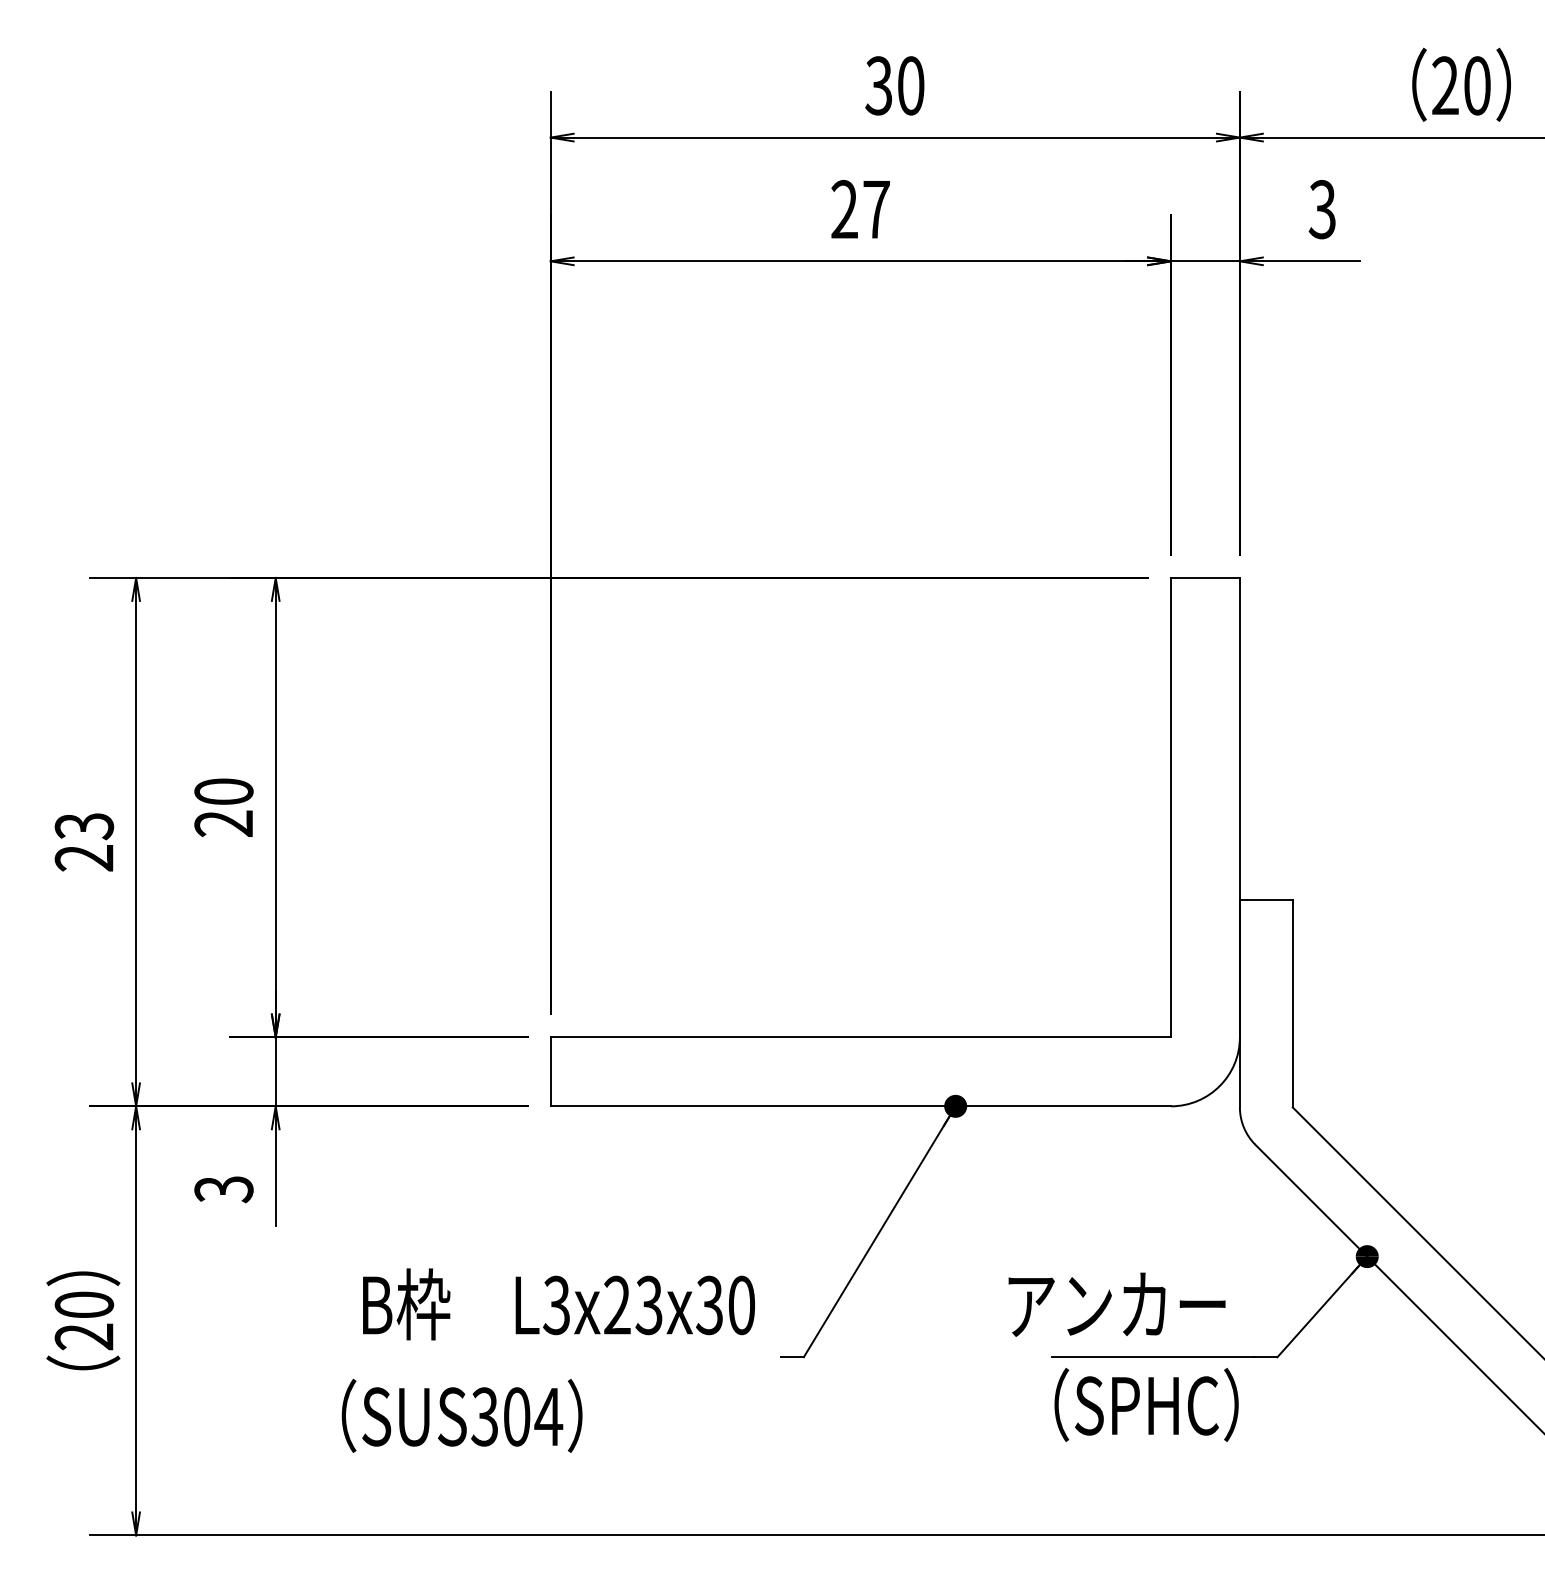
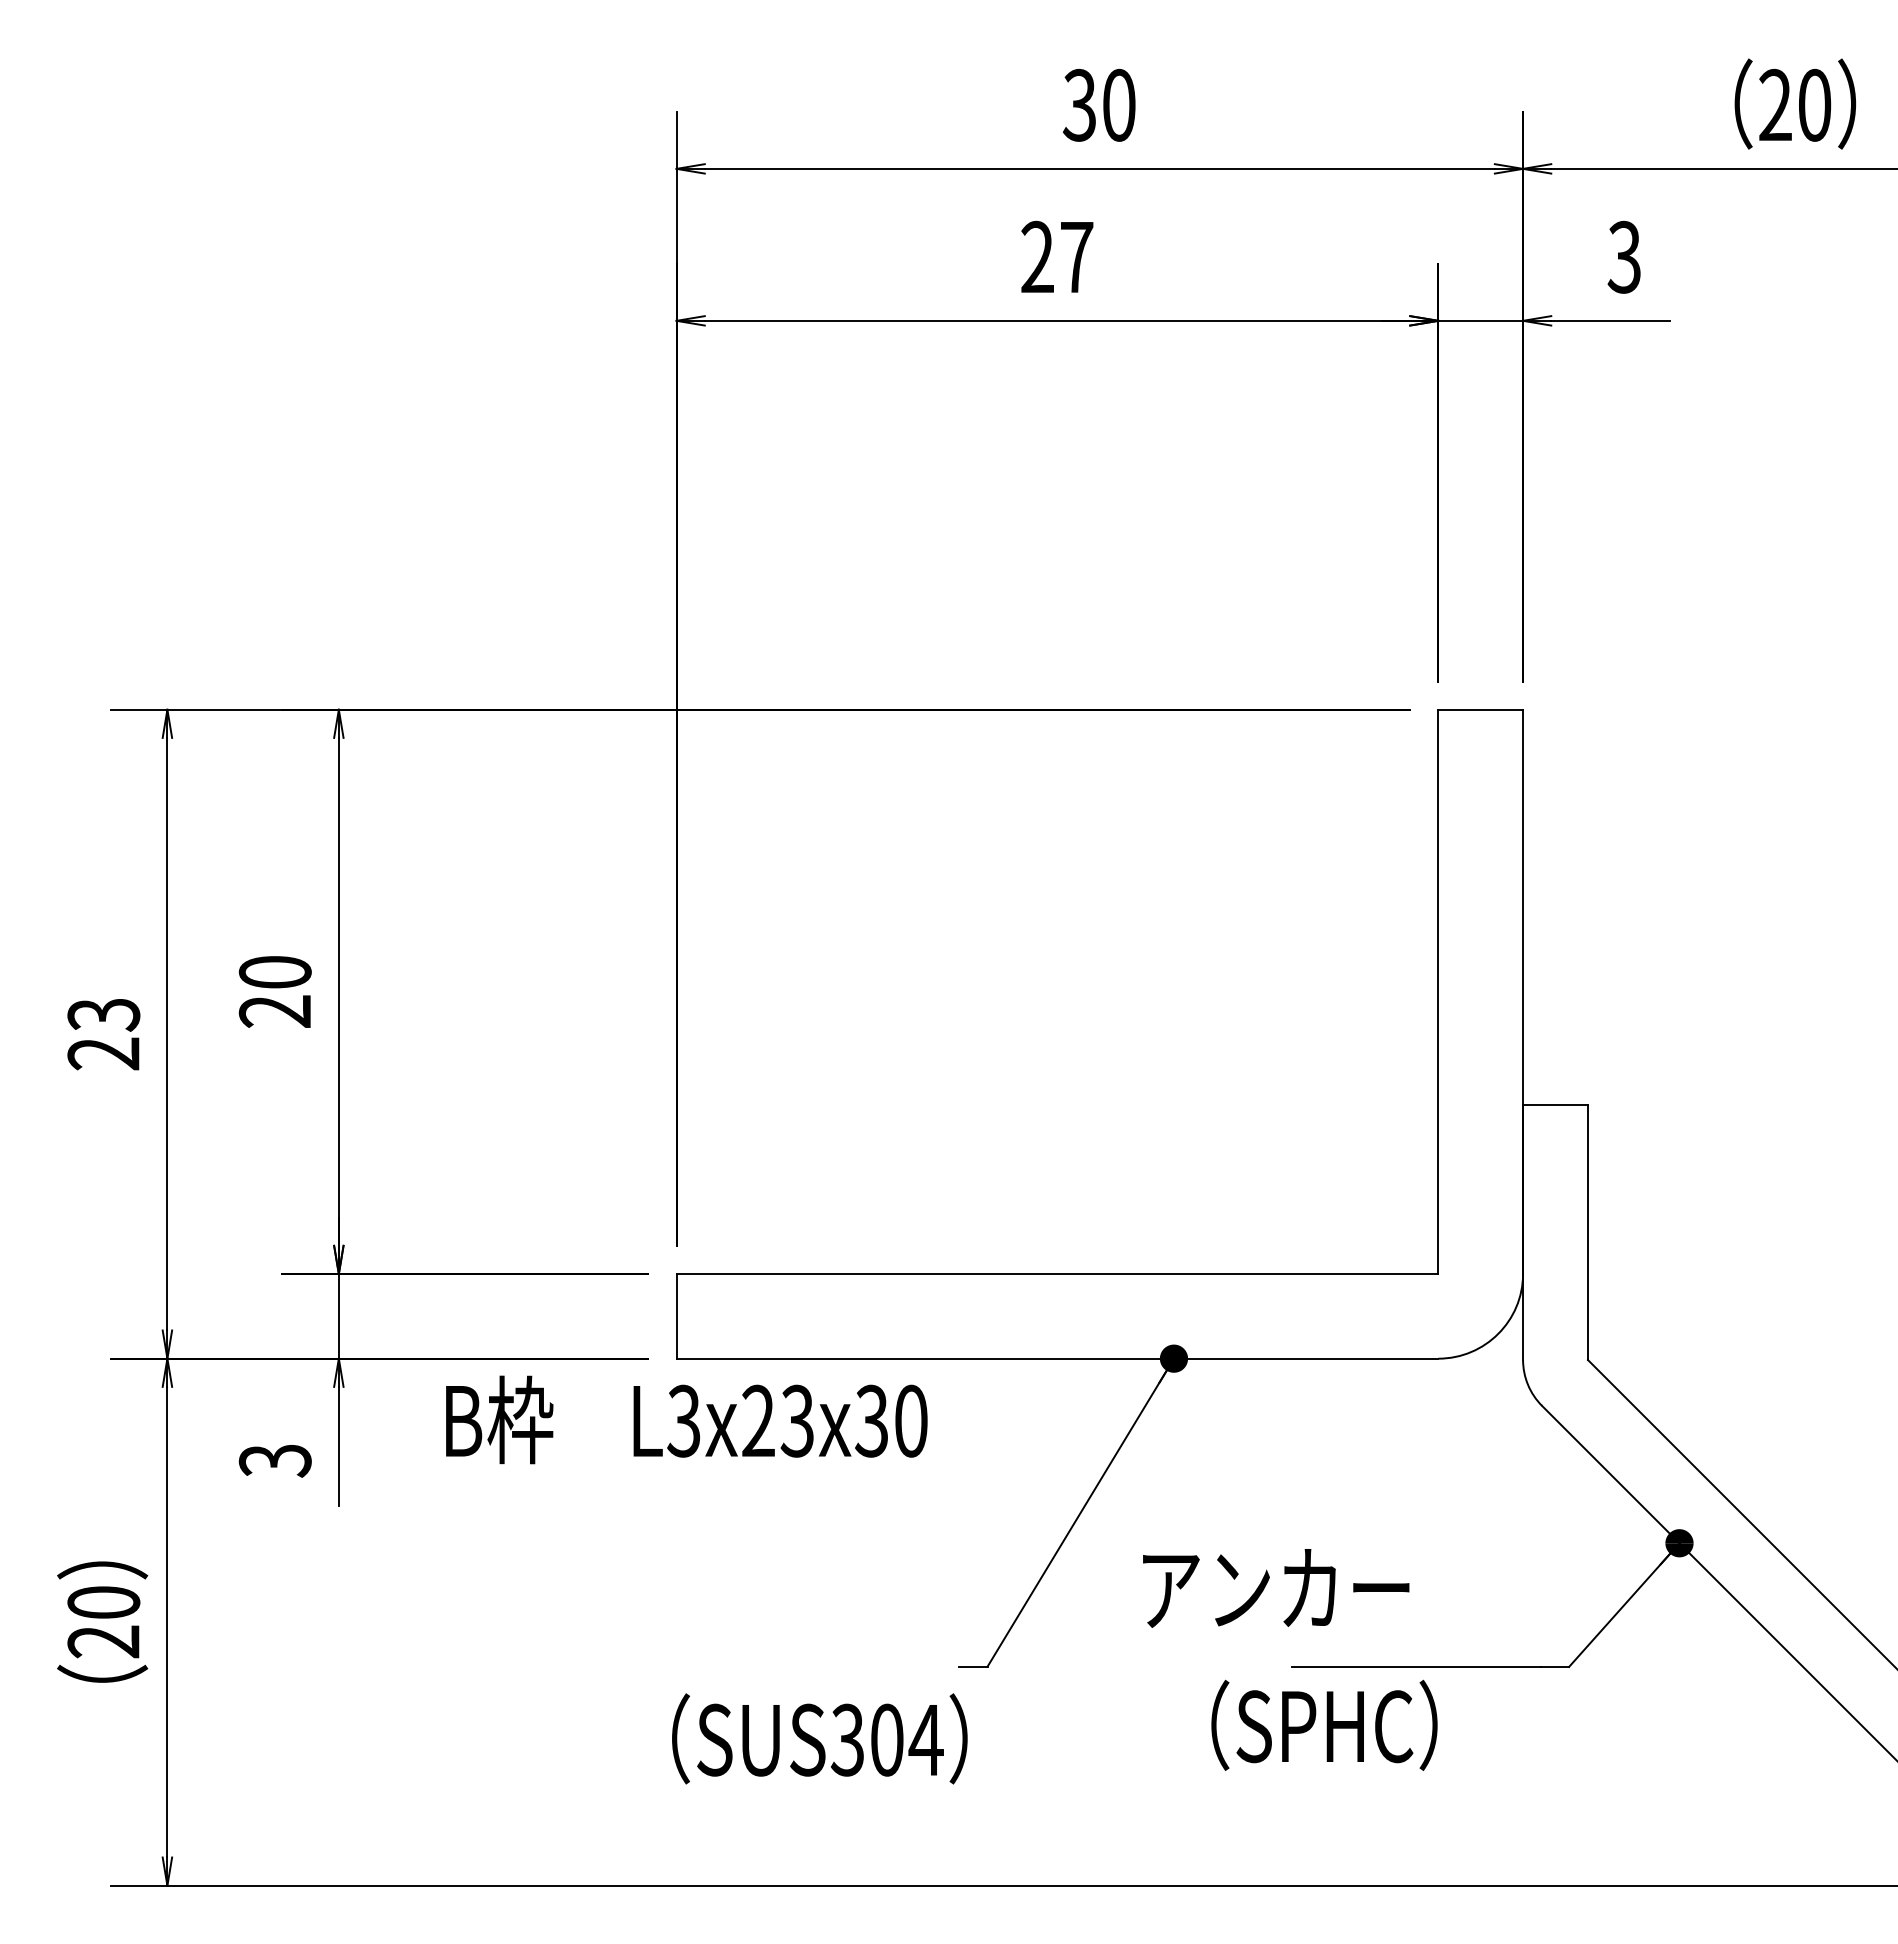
text: (558, 1304) -> (686, 1419), moved
text: (1117, 1304) -> (1276, 1588), moved
text: (1146, 1404) -> (1324, 1724), moved
text: (461, 1415) -> (819, 1738), moved

